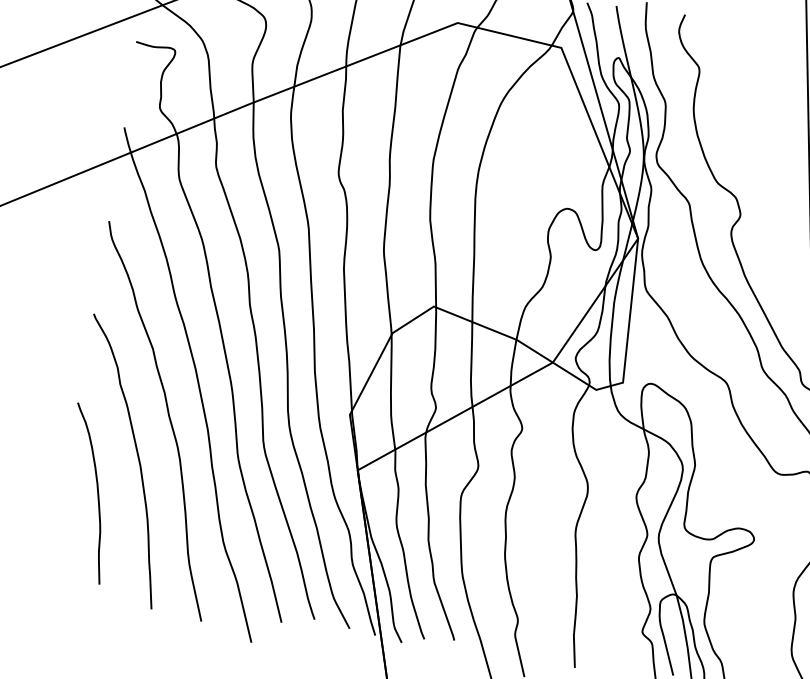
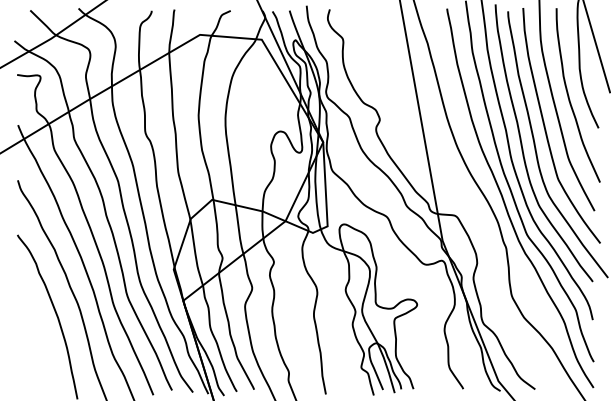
curve: (96, 494) -> (35, 338), removed

